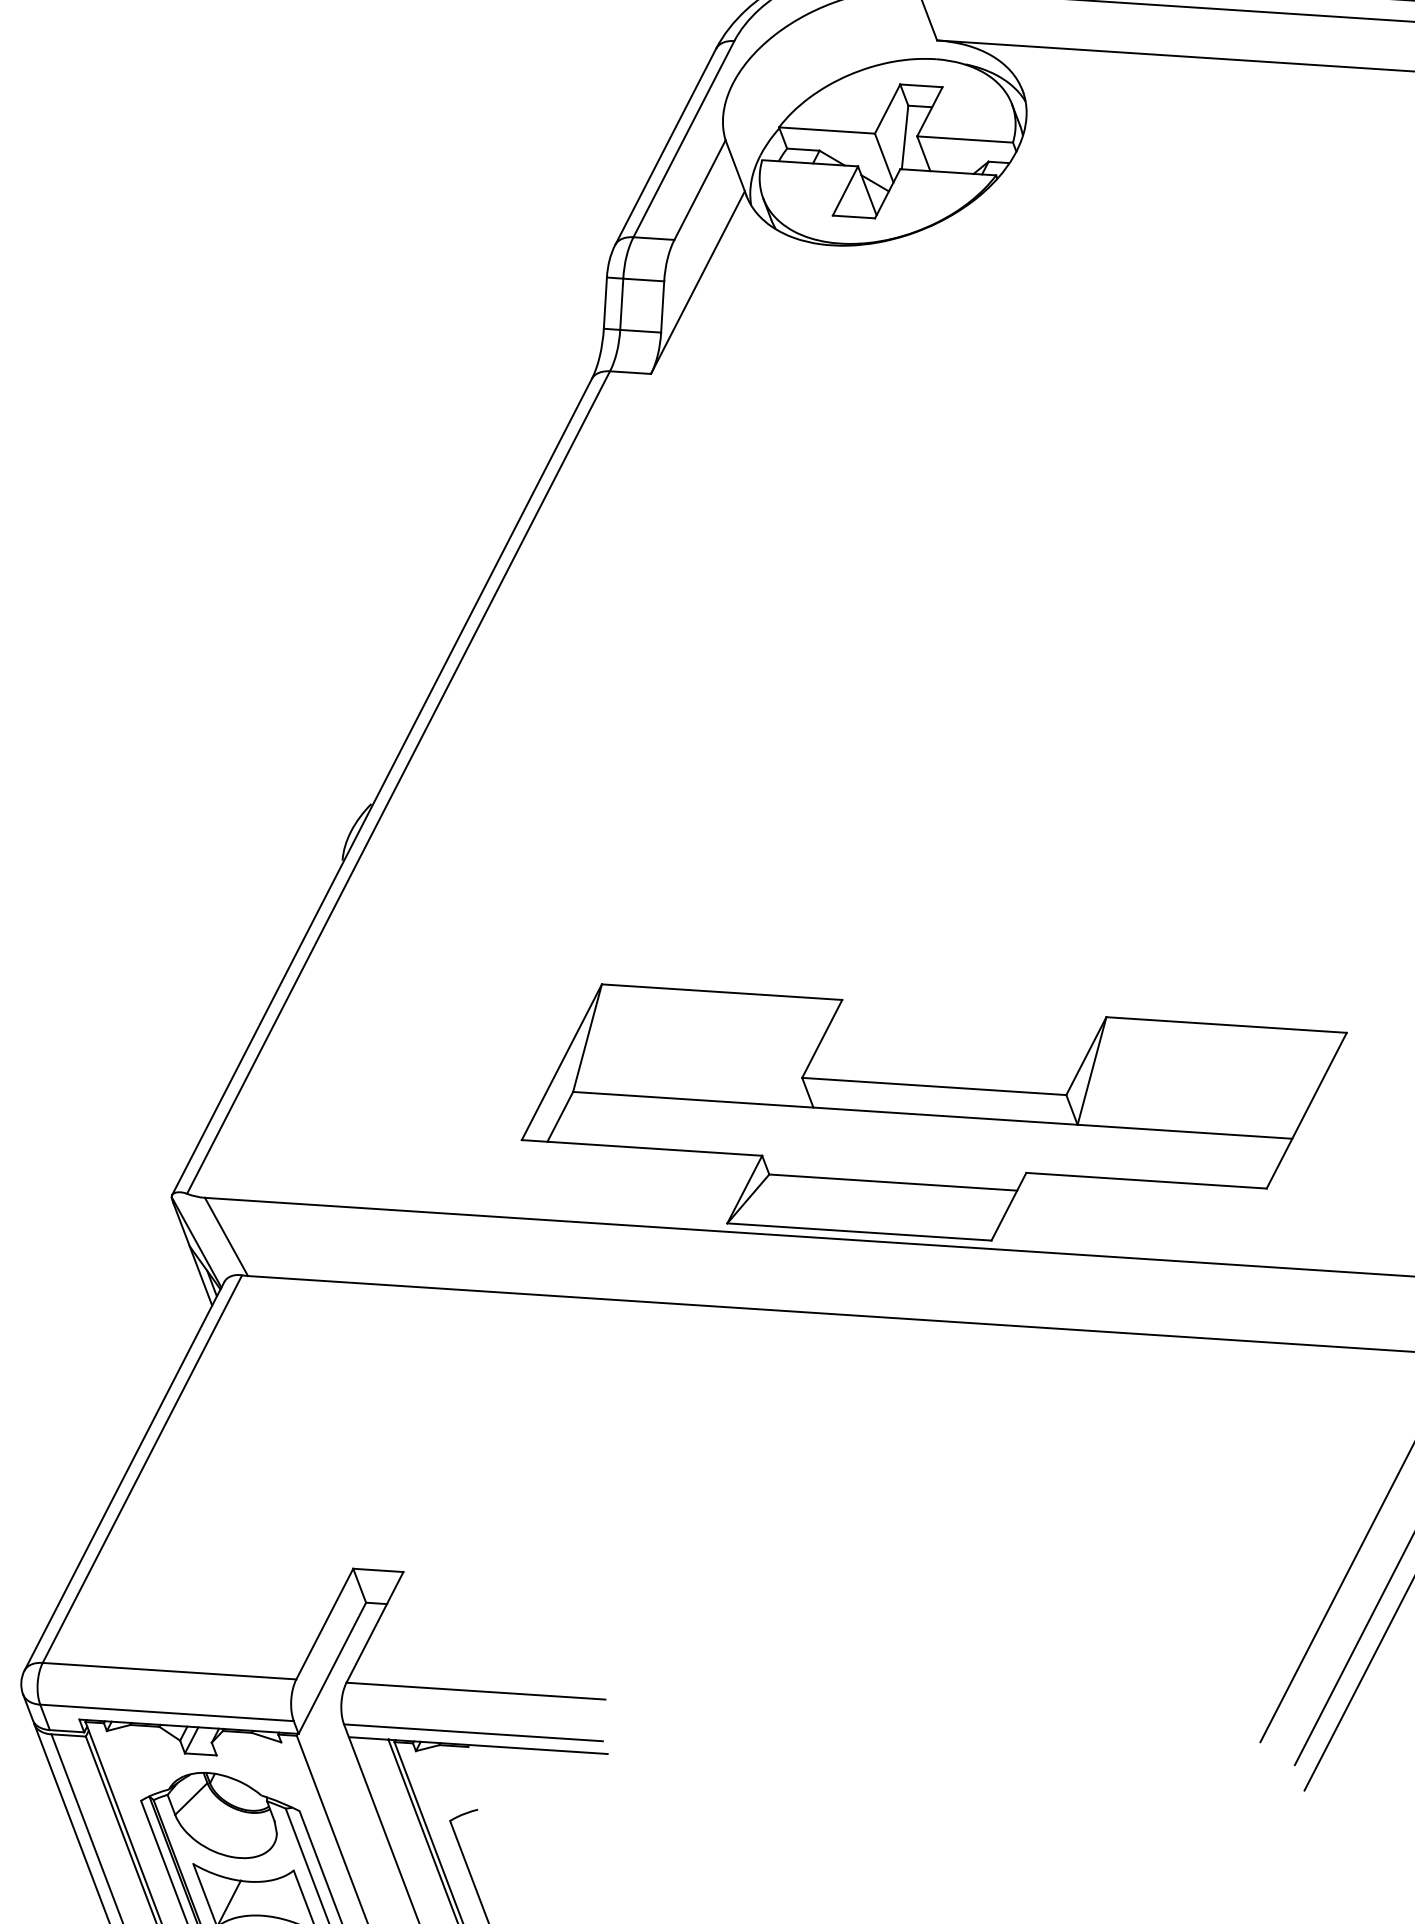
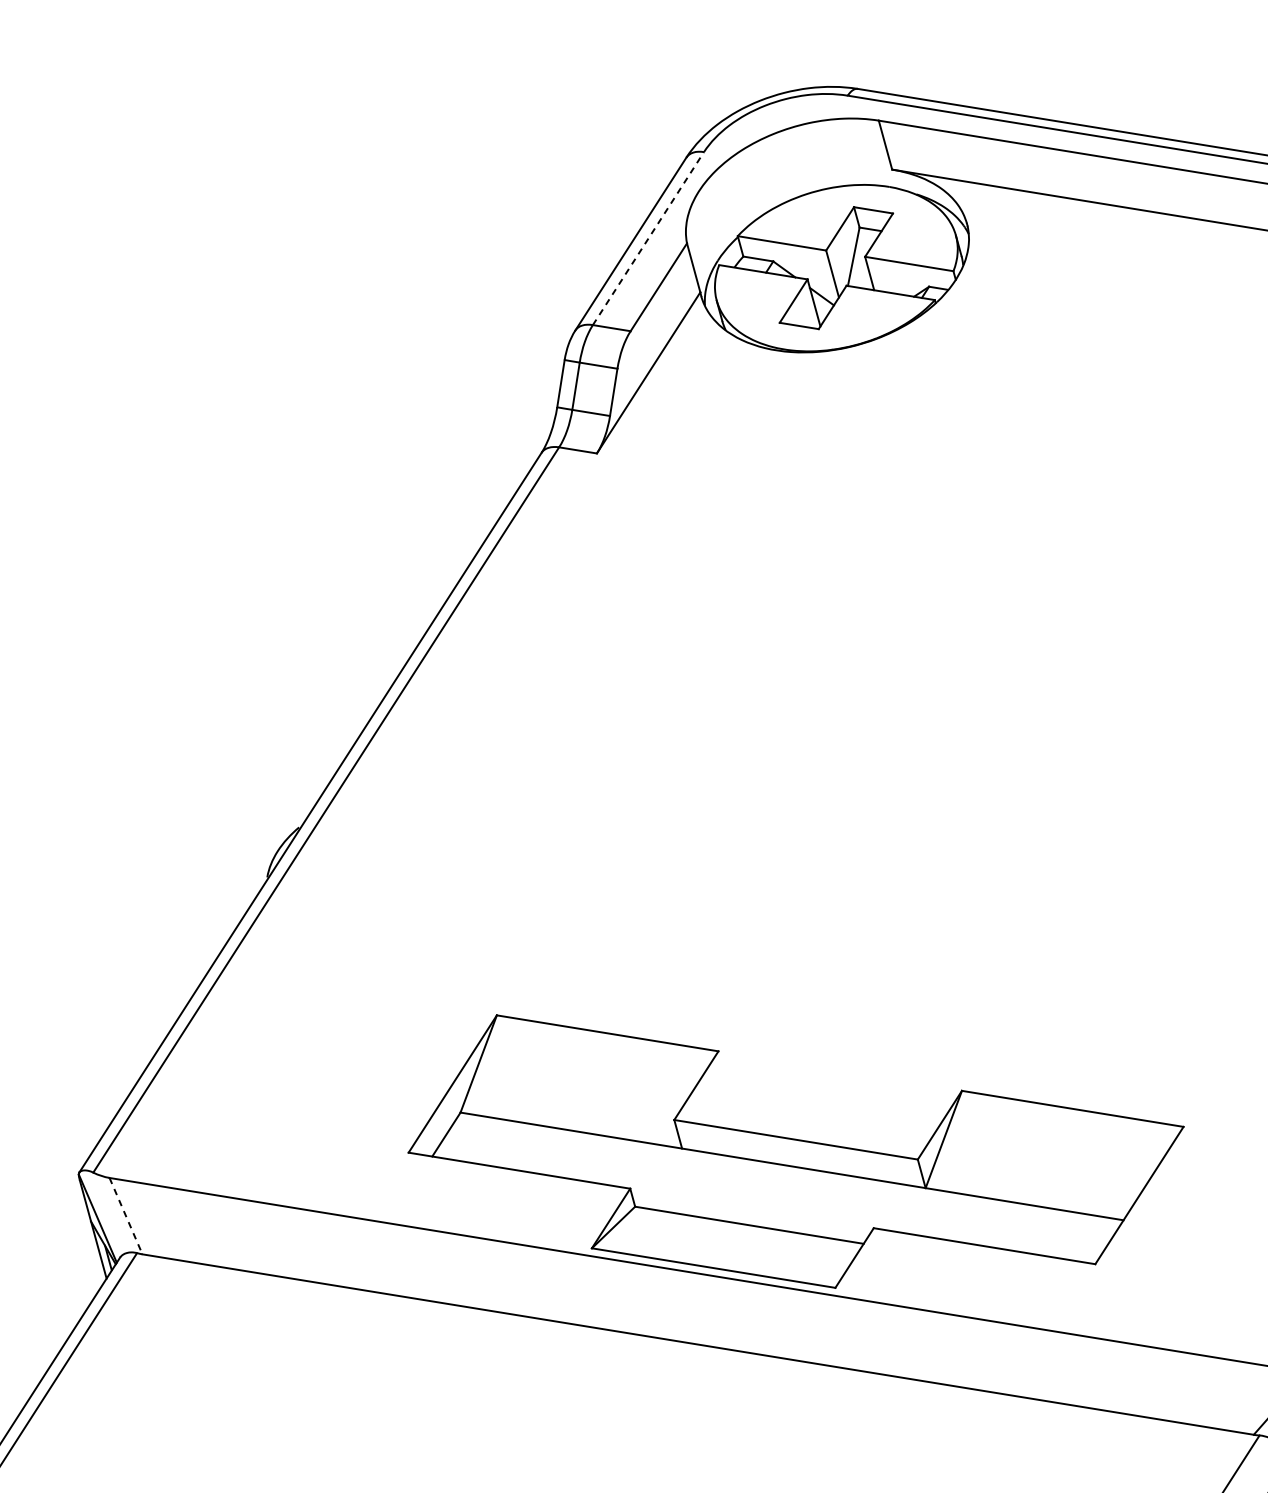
line: (684, 138) -> (649, 238), solid -> dashed
line: (226, 1236) -> (126, 1215), solid -> dashed

